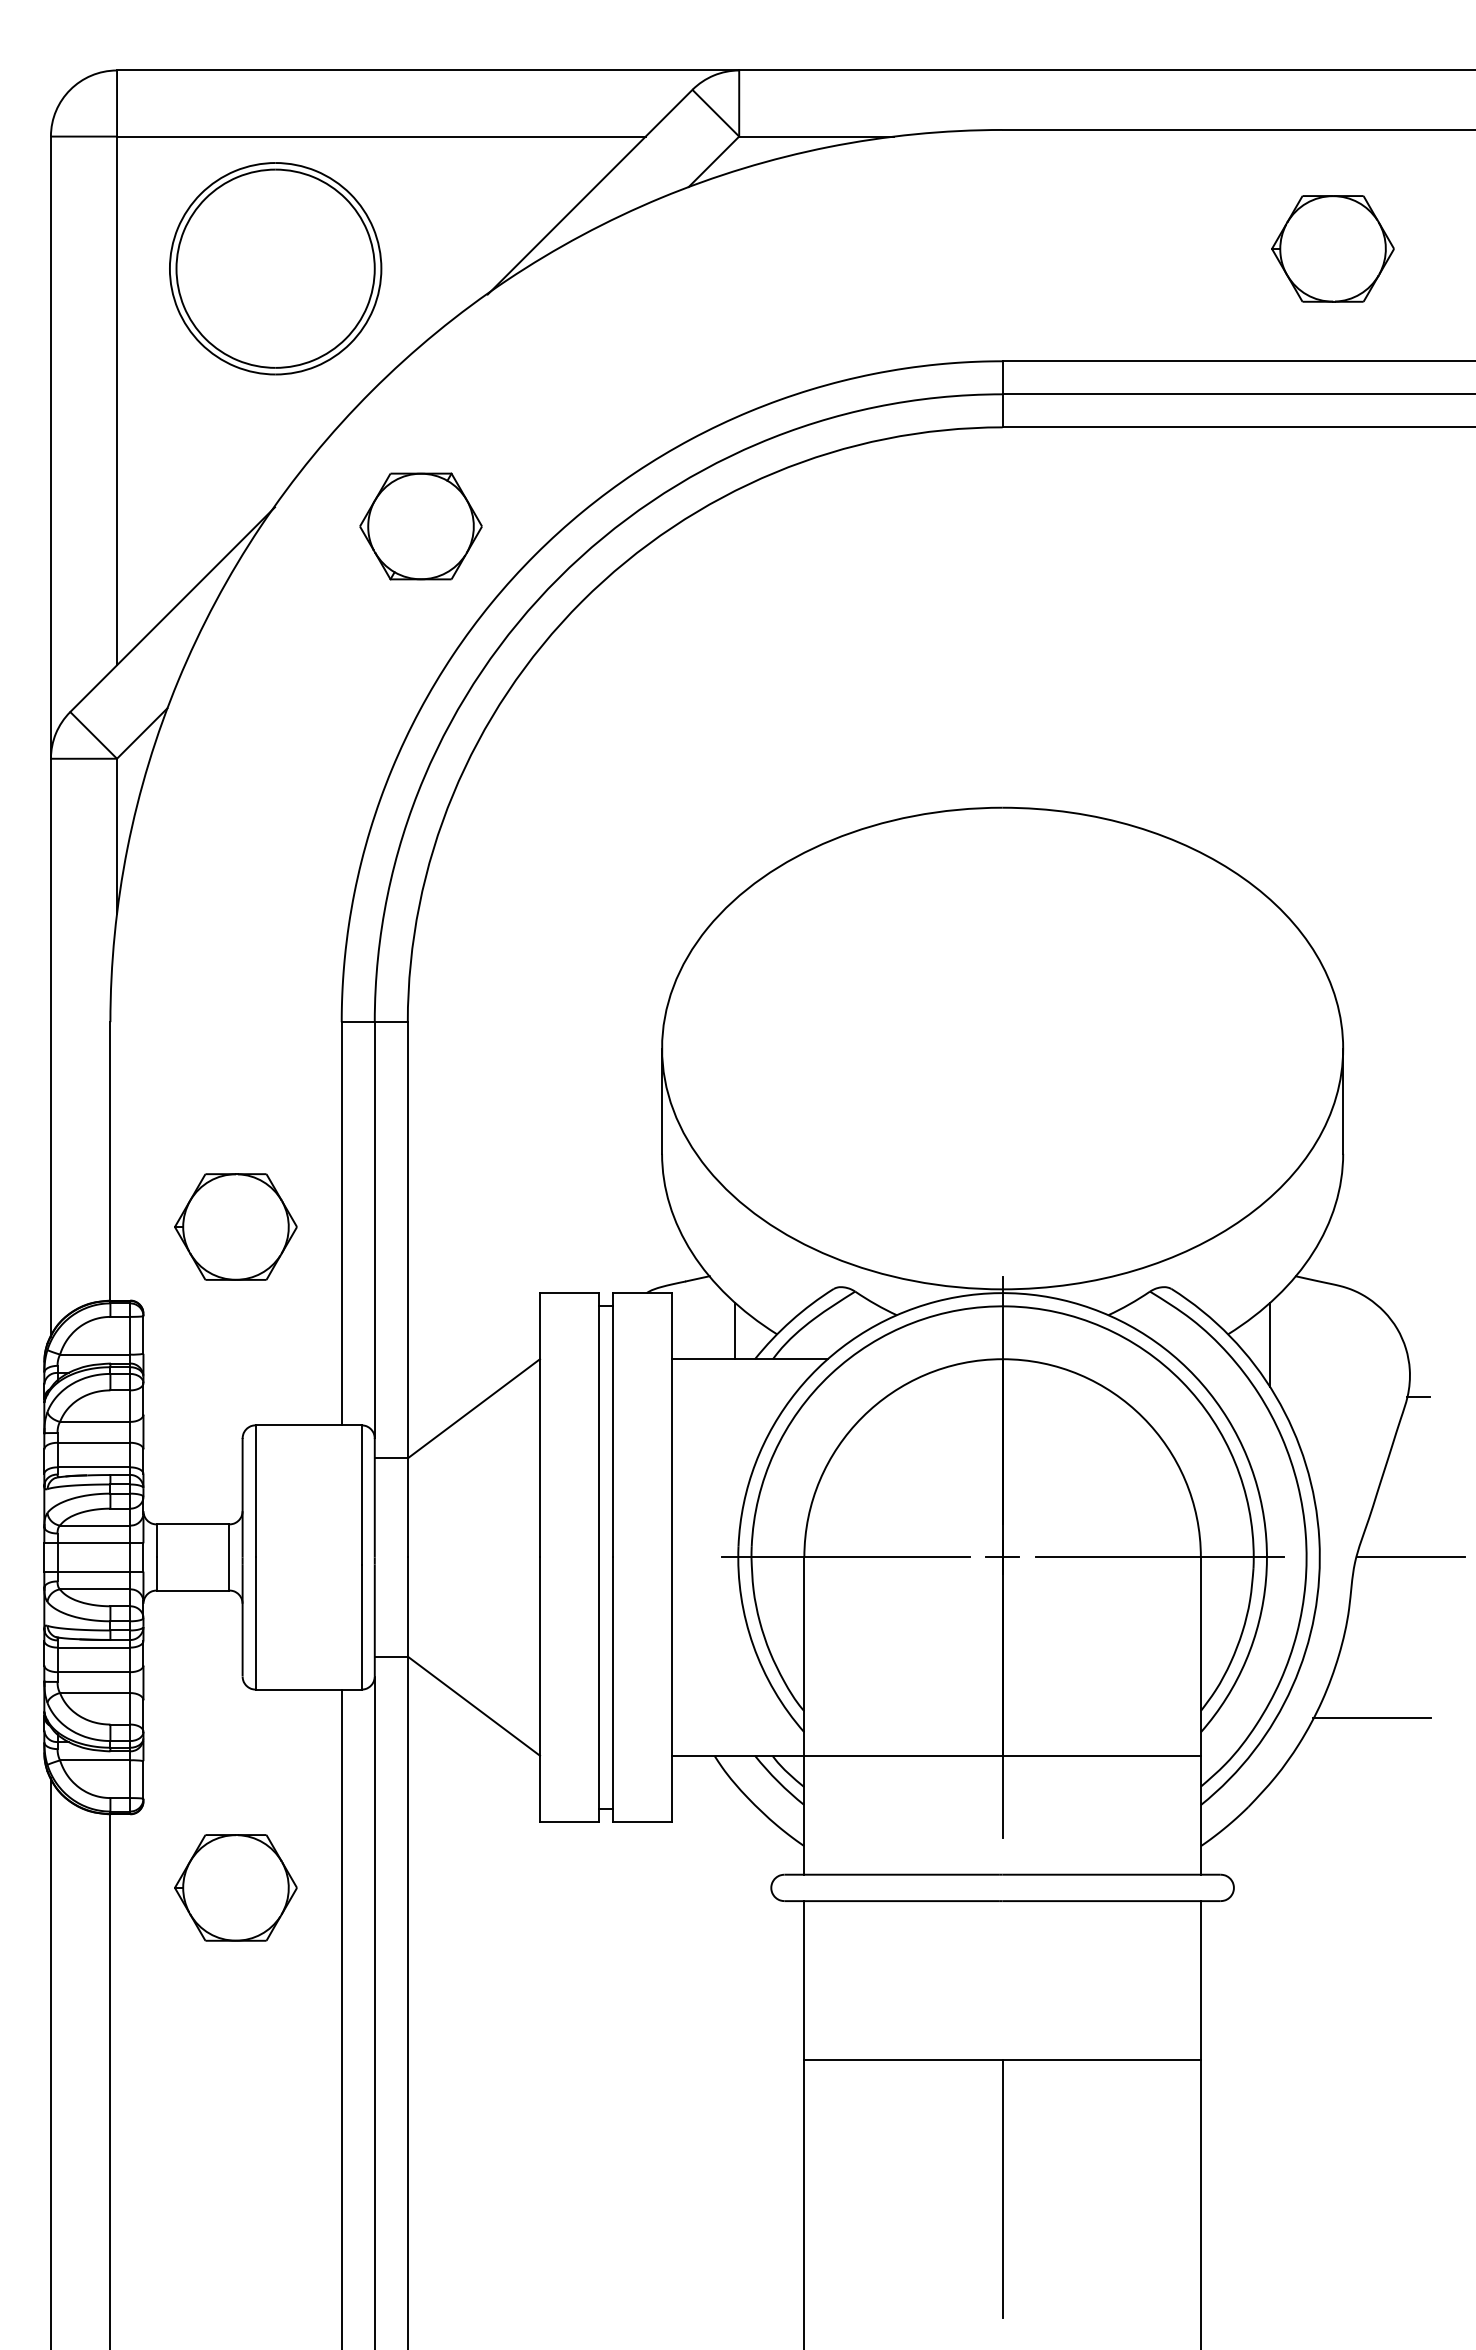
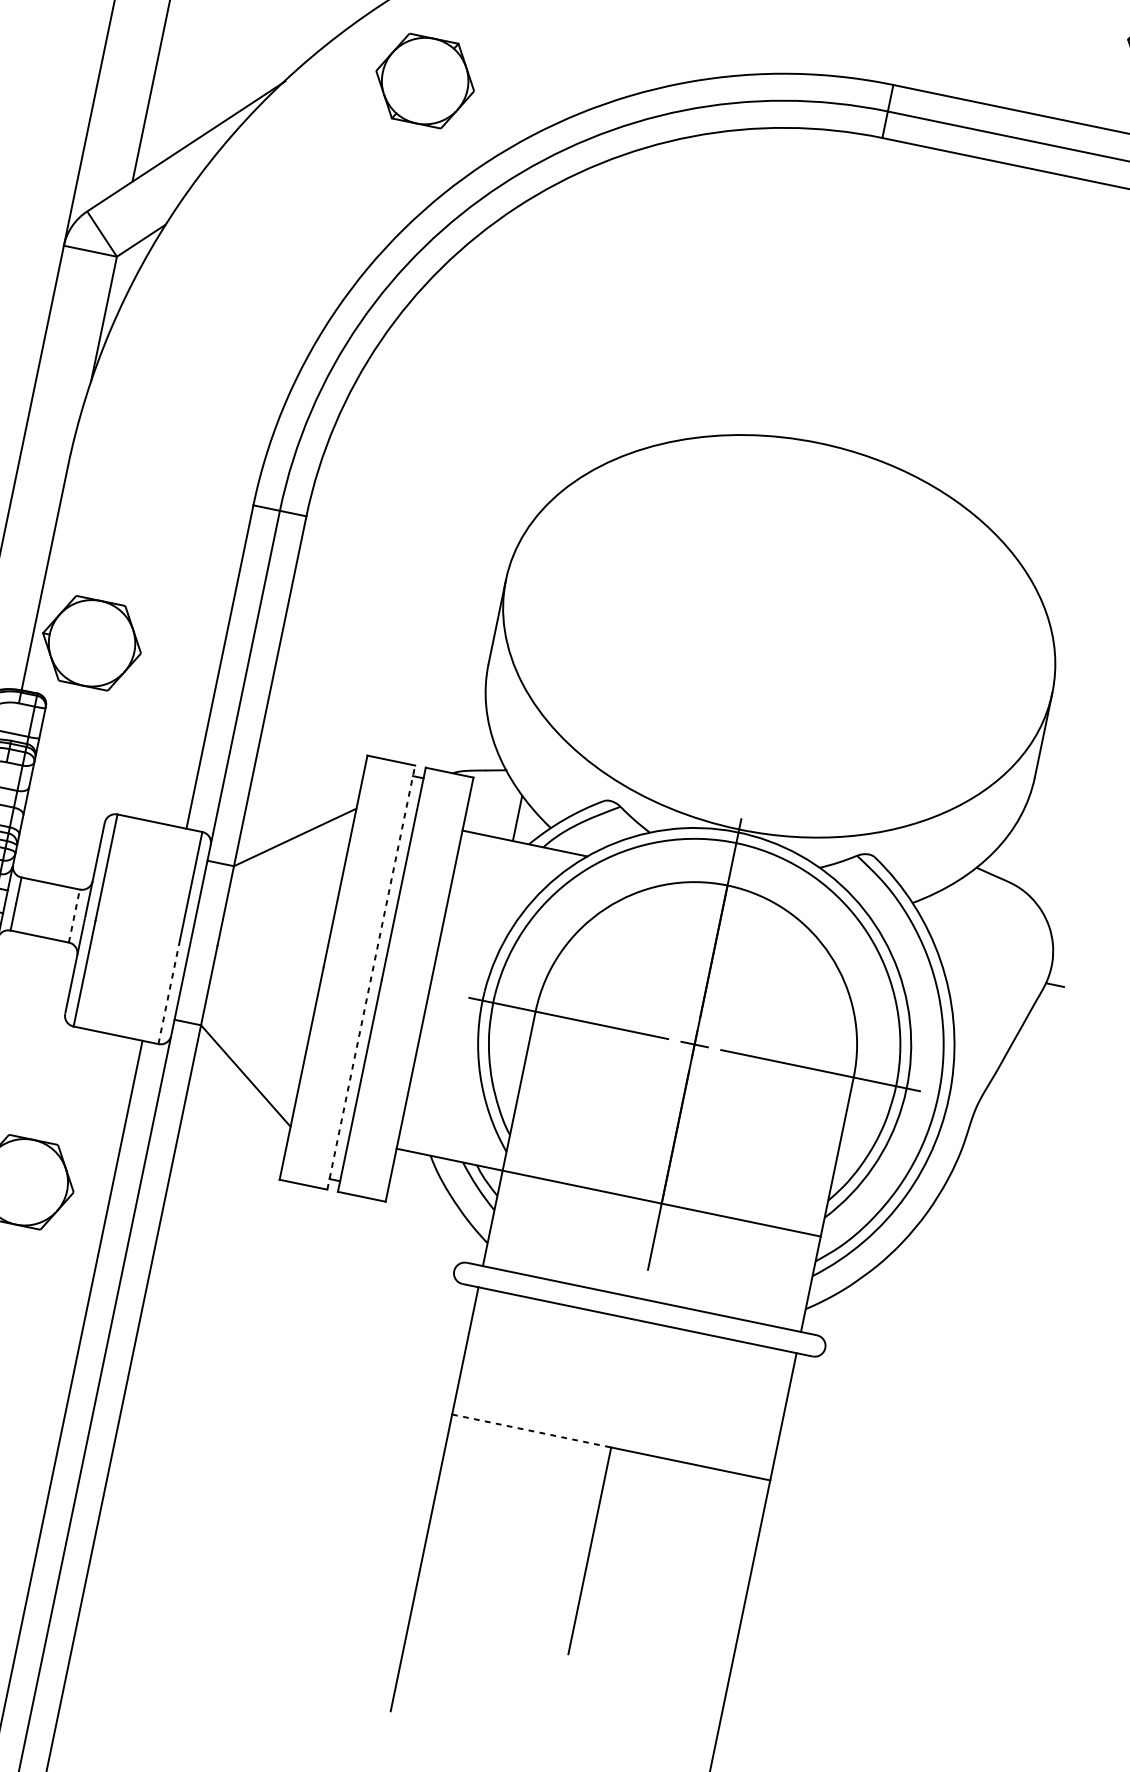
part: (420, 526) -> (424, 80), moved
part: (235, 1226) -> (91, 642), moved
line: (1270, 1344) -> (944, 918), removed
line: (229, 1556) -> (74, 915), solid -> dashed
line: (599, 1556) -> (371, 976), solid -> dashed
line: (1410, 1557) -> (1021, 1112), removed
line: (361, 1626) -> (168, 993), solid -> dashed
line: (1371, 1717) -> (963, 1234), removed
line: (903, 2059) -> (531, 1430), solid -> dashed

